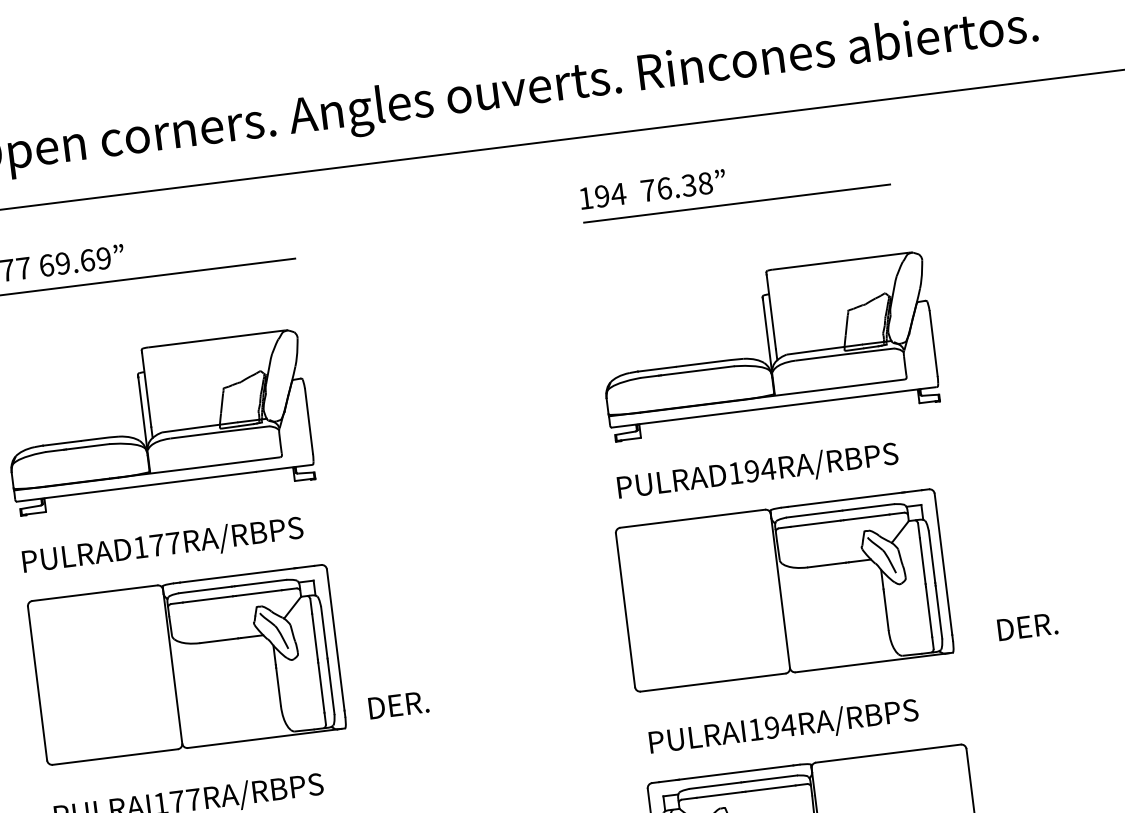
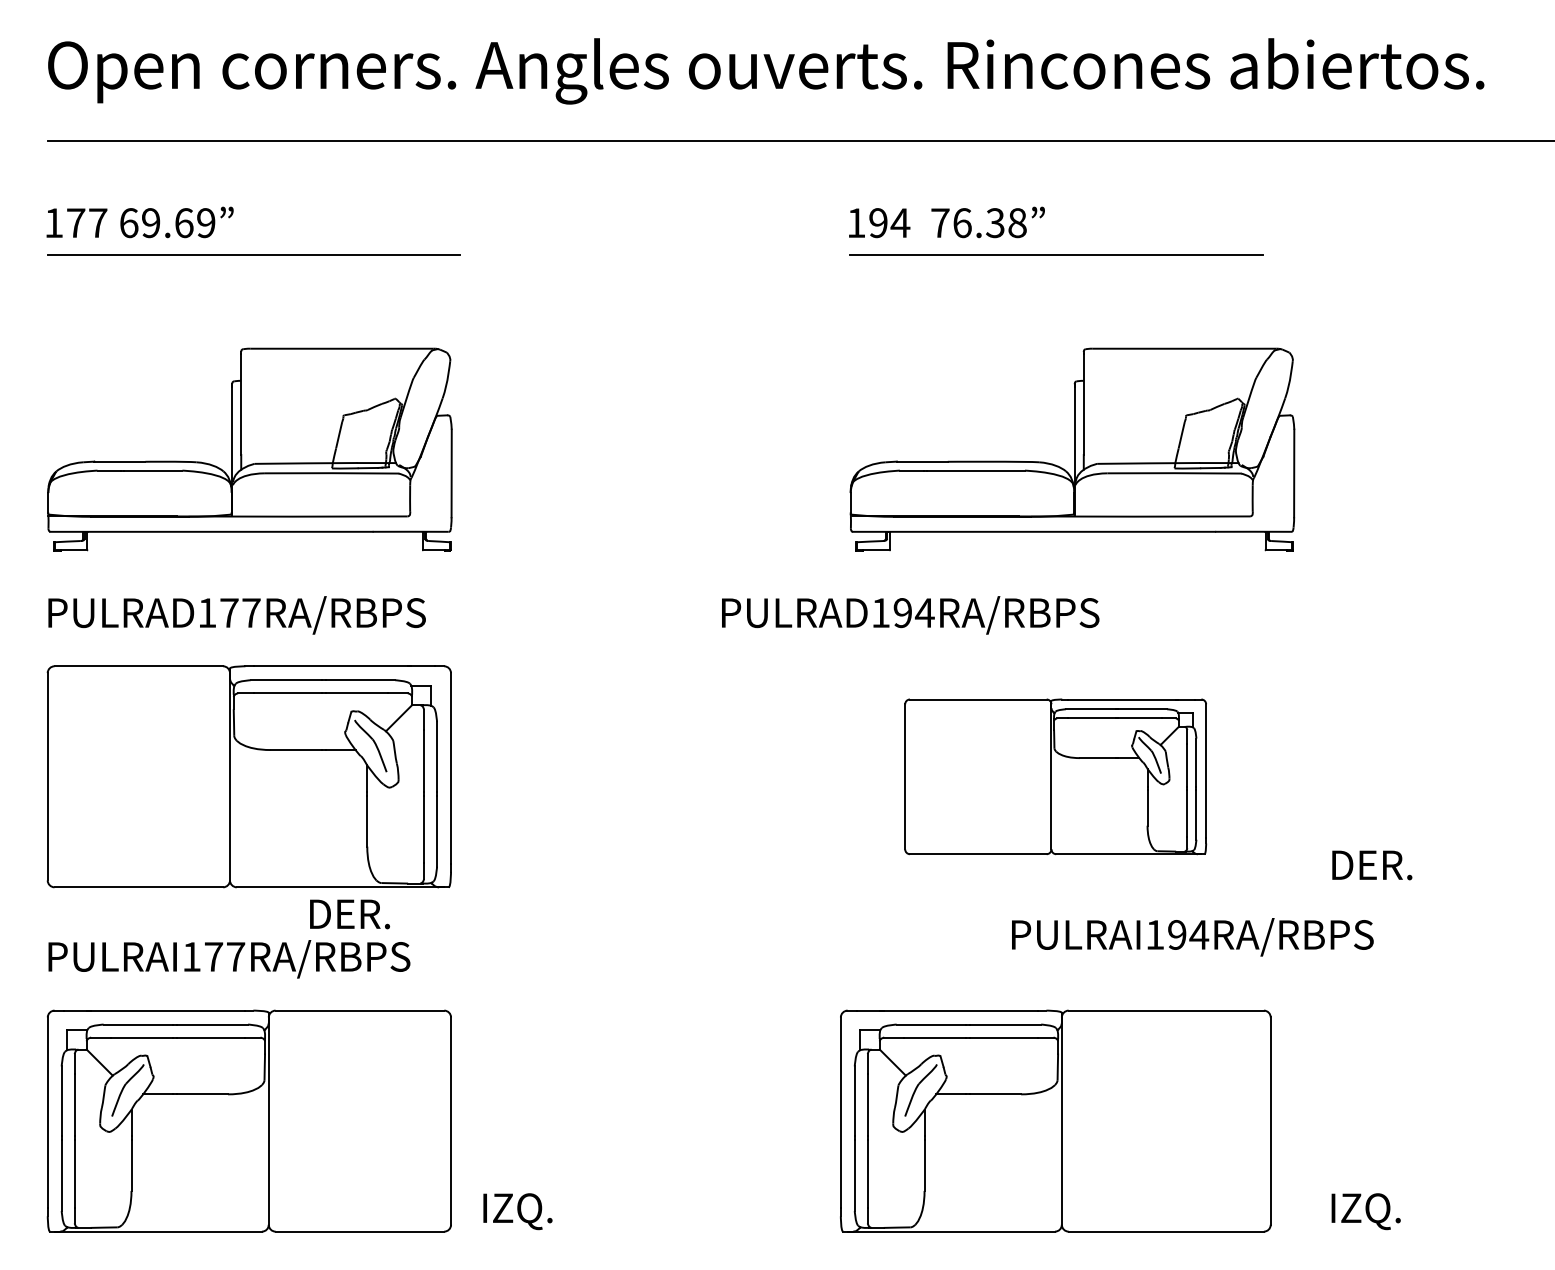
text: (757, 472) -> (910, 615), moved
part: (784, 590) -> (1055, 776), size x0.7
text: (398, 705) -> (349, 914), moved
text: (783, 728) -> (1192, 937), moved

